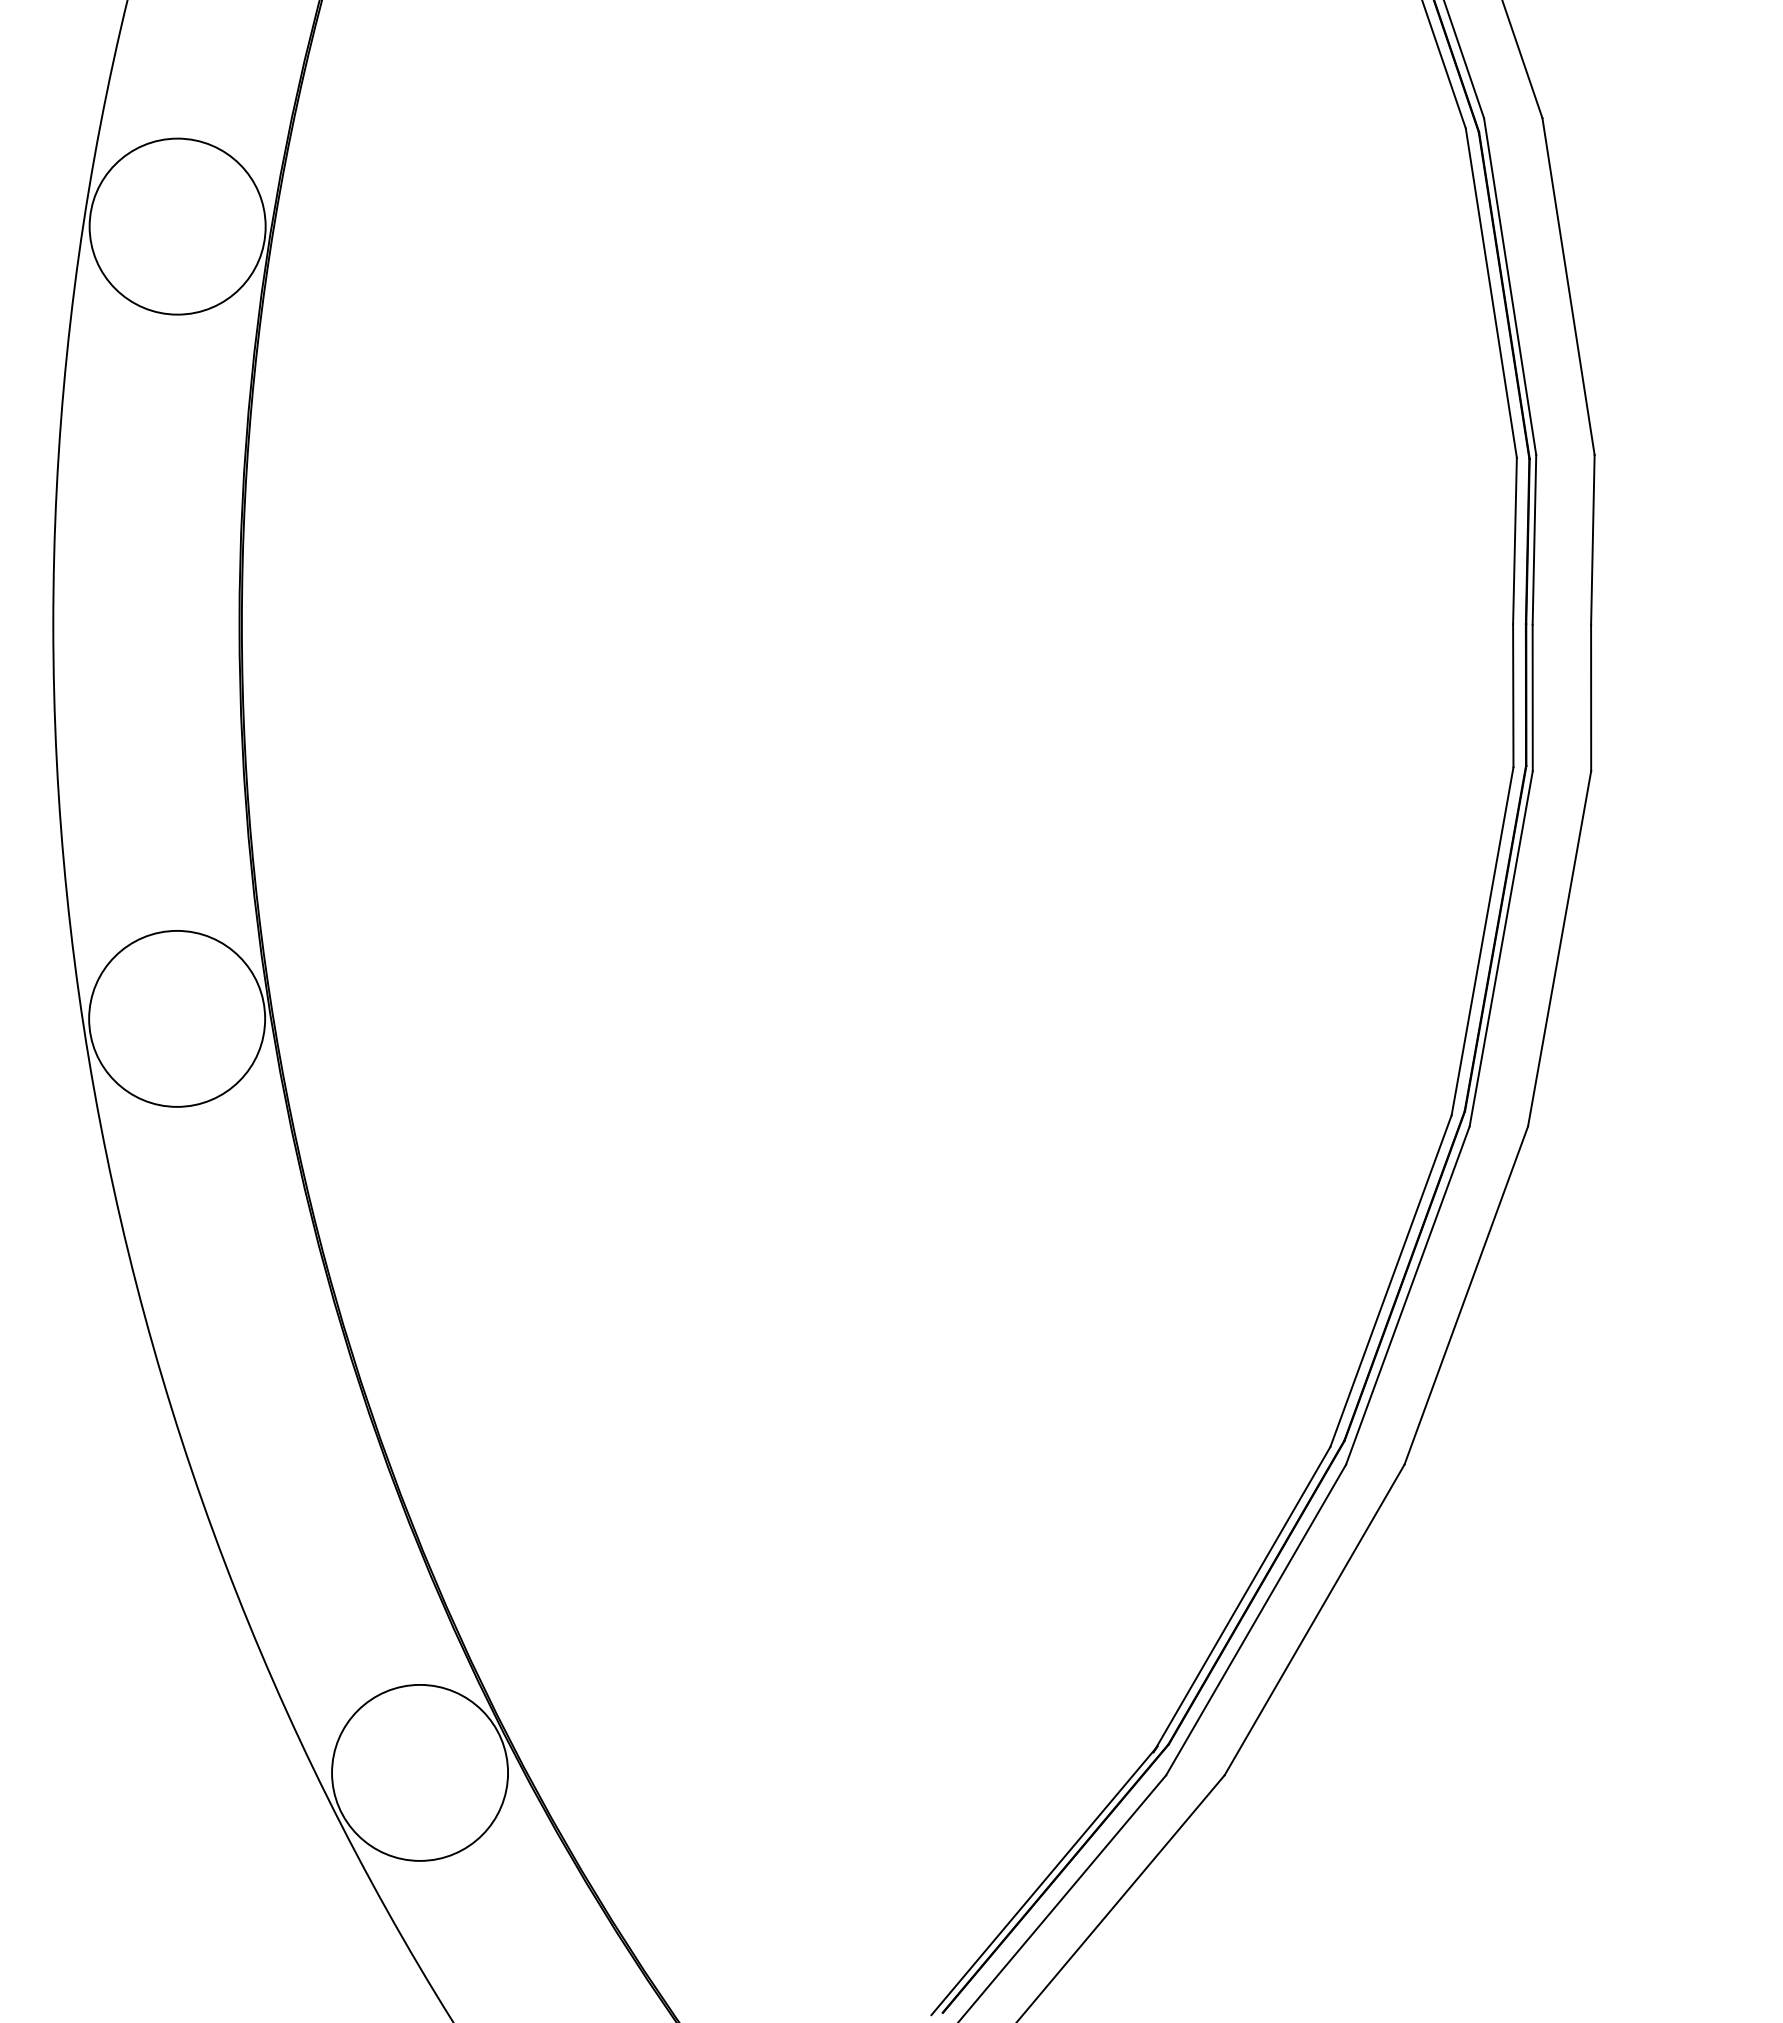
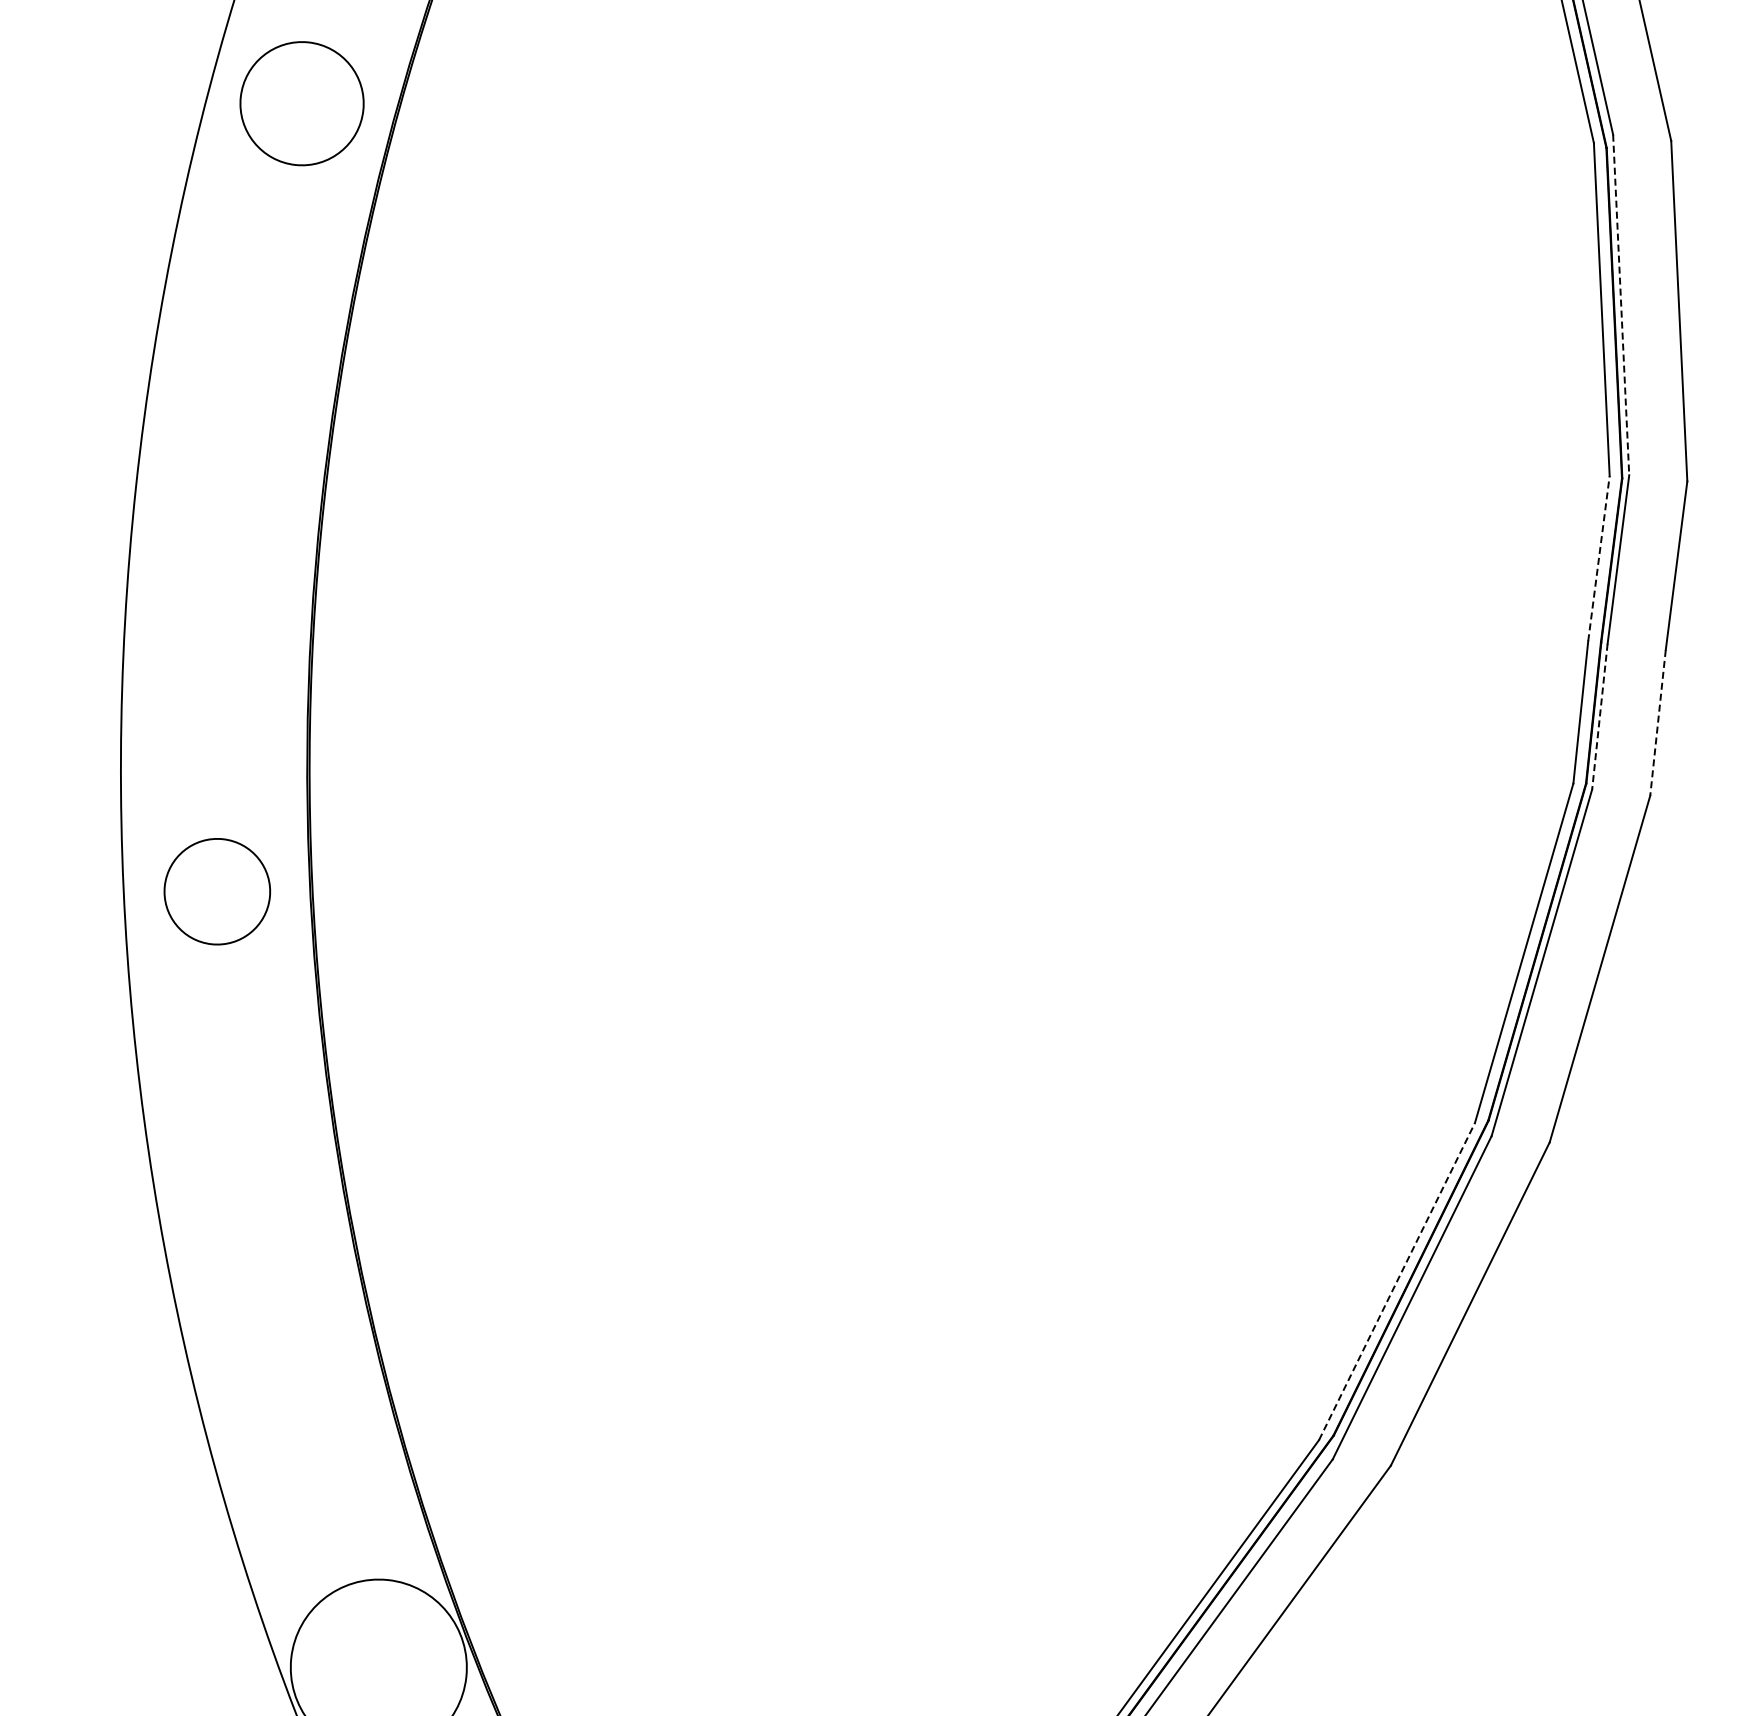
circle: (177, 226) -> (301, 103), size x0.7
line: (1510, 287) -> (1621, 305), solid -> dashed
line: (1514, 540) -> (1598, 558), solid -> dashed
line: (1532, 698) -> (1599, 717), solid -> dashed
line: (1591, 698) -> (1658, 723), solid -> dashed
circle: (177, 1018) -> (217, 891), size x0.6
line: (1391, 1281) -> (1397, 1282), solid -> dashed

